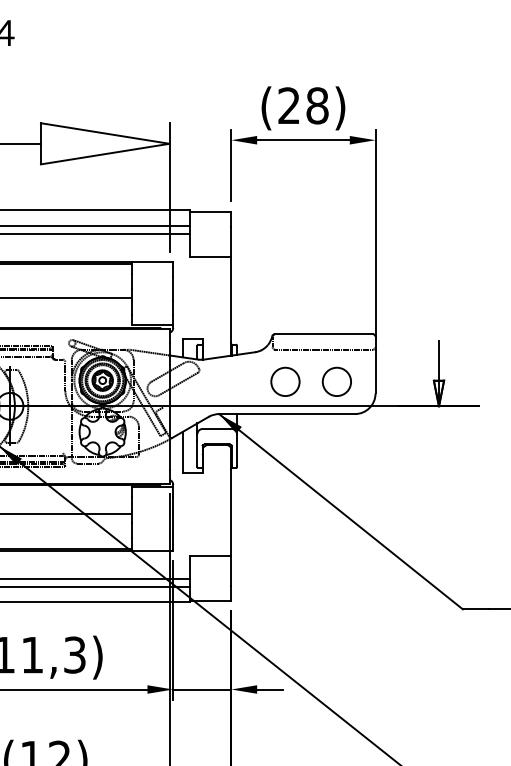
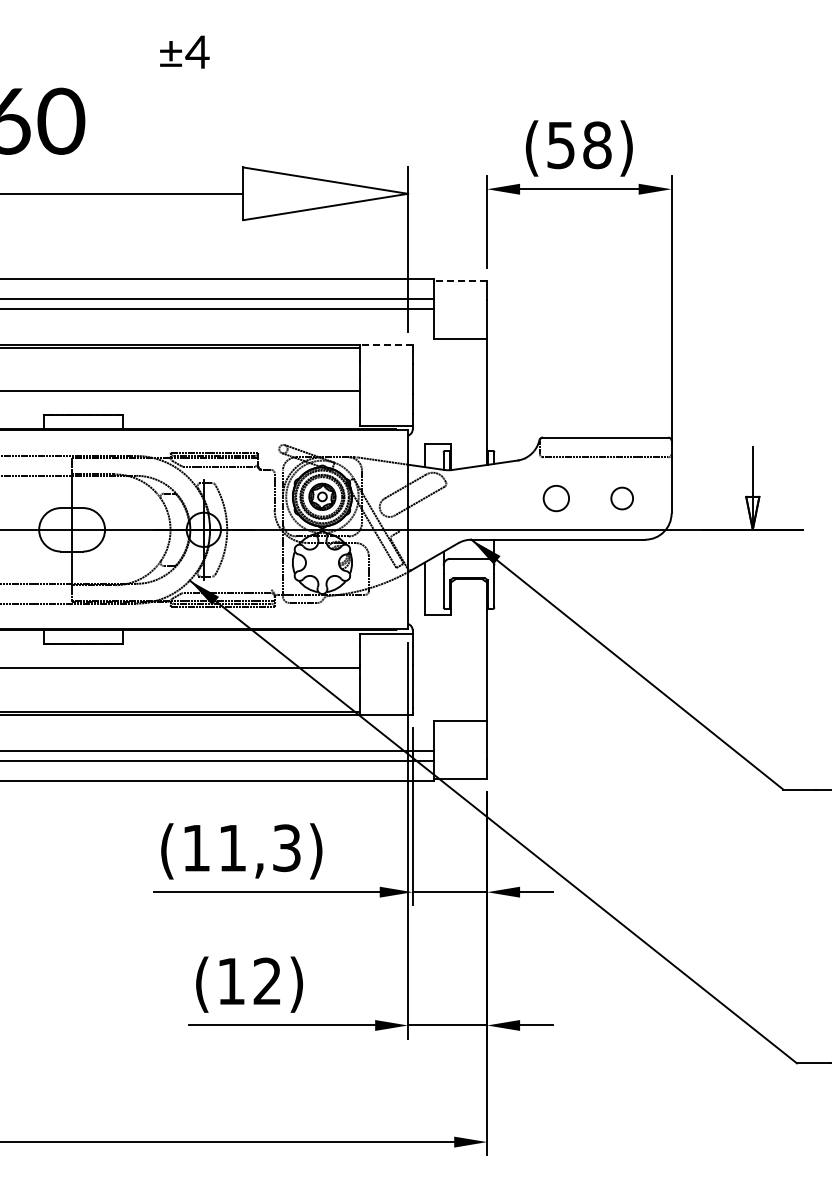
text: (288, 106) -> (560, 145), (28) -> (58)
line: (210, 211) -> (460, 280), solid -> dashed
line: (151, 261) -> (385, 344), solid -> dashed
circle: (285, 381) -> (556, 498), size x0.7
circle: (337, 381) -> (622, 498), size x0.6

